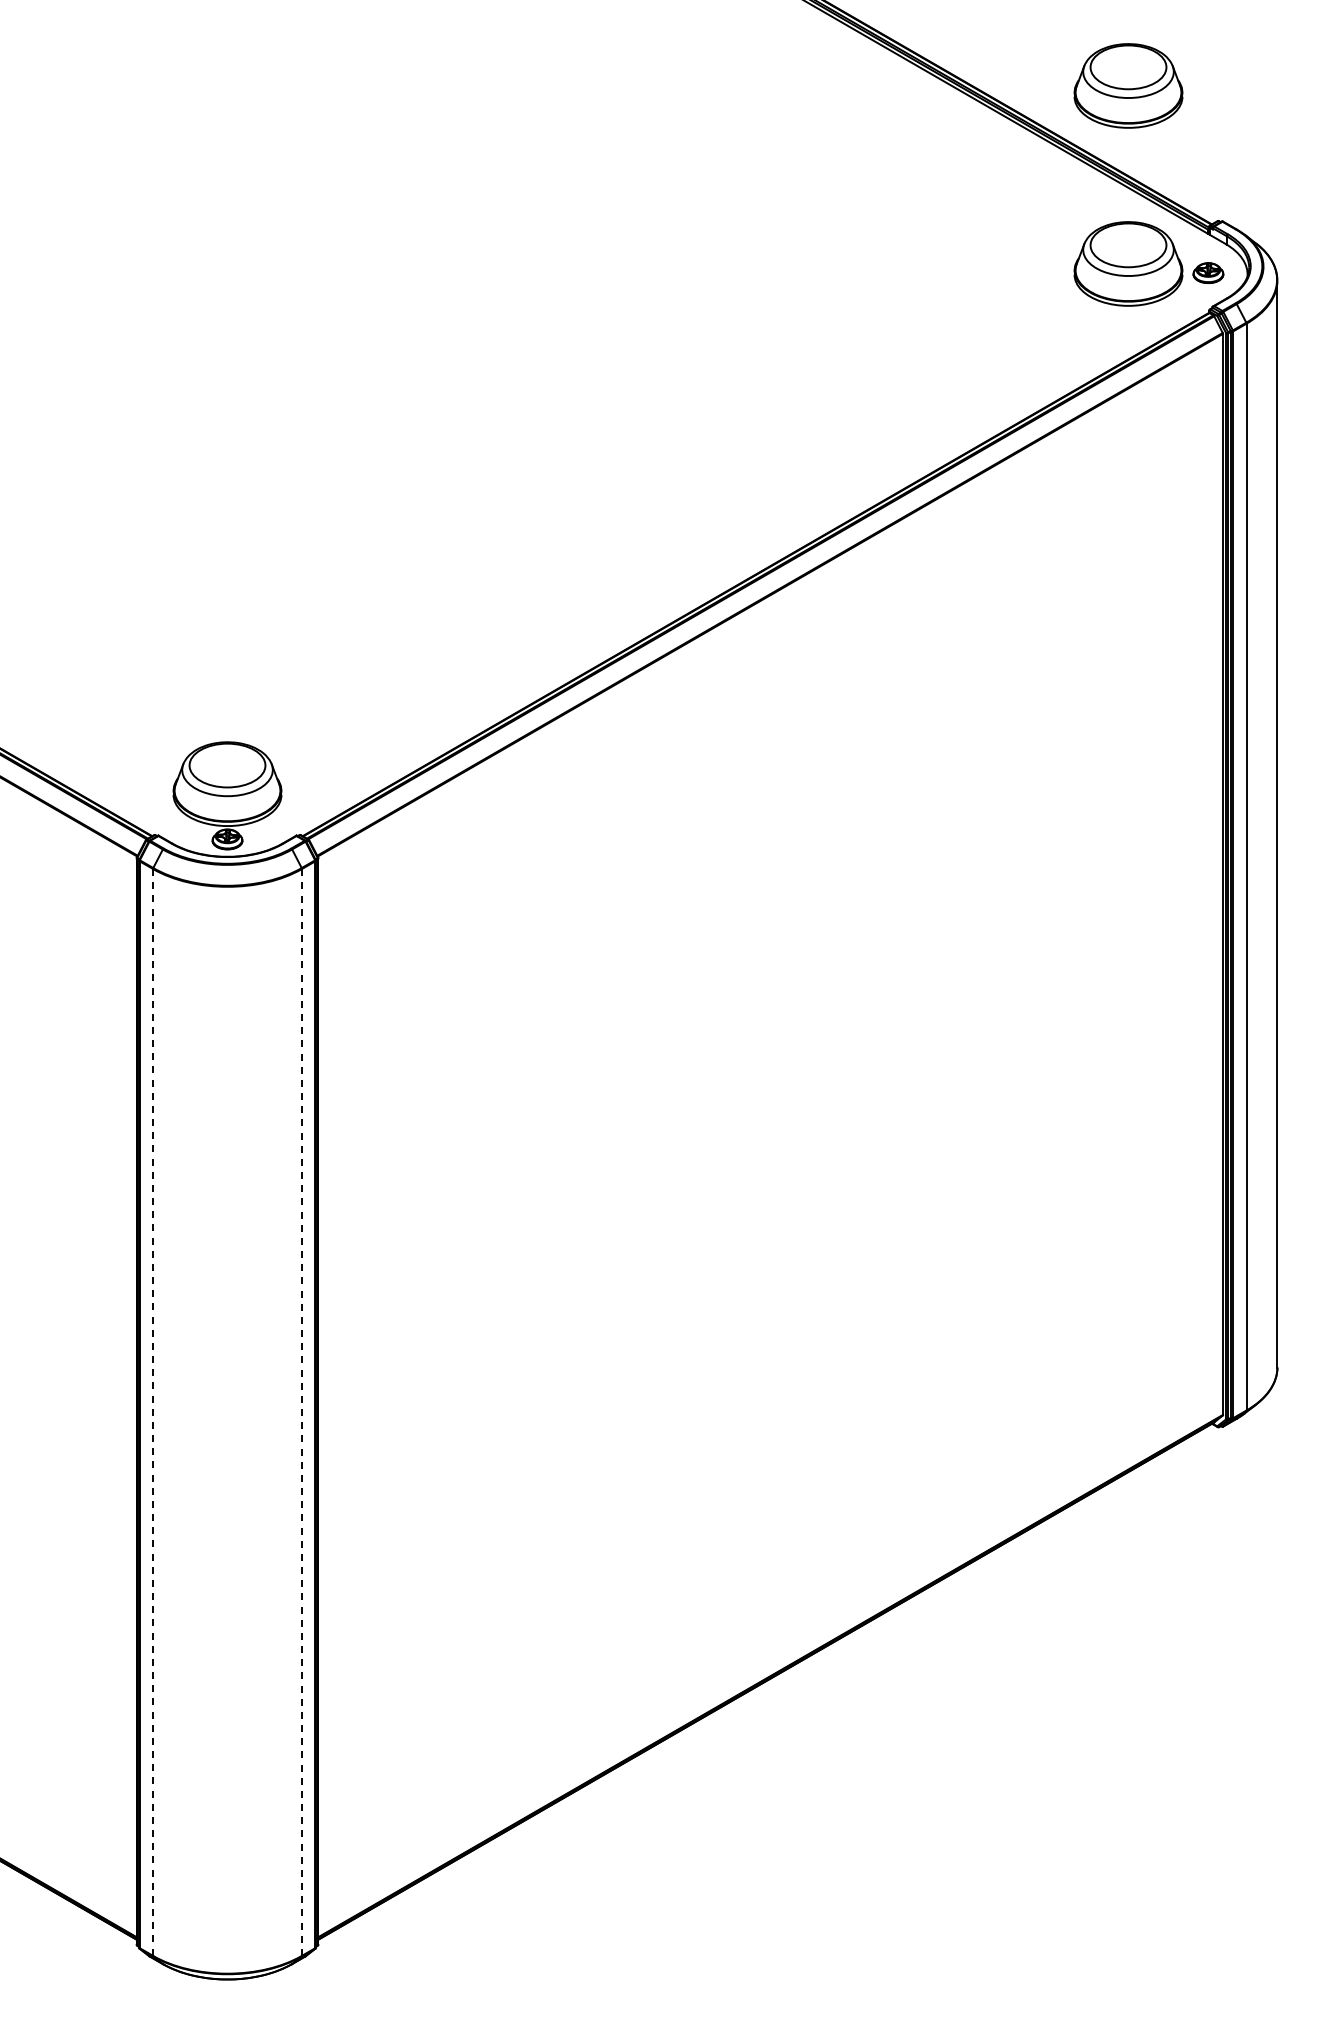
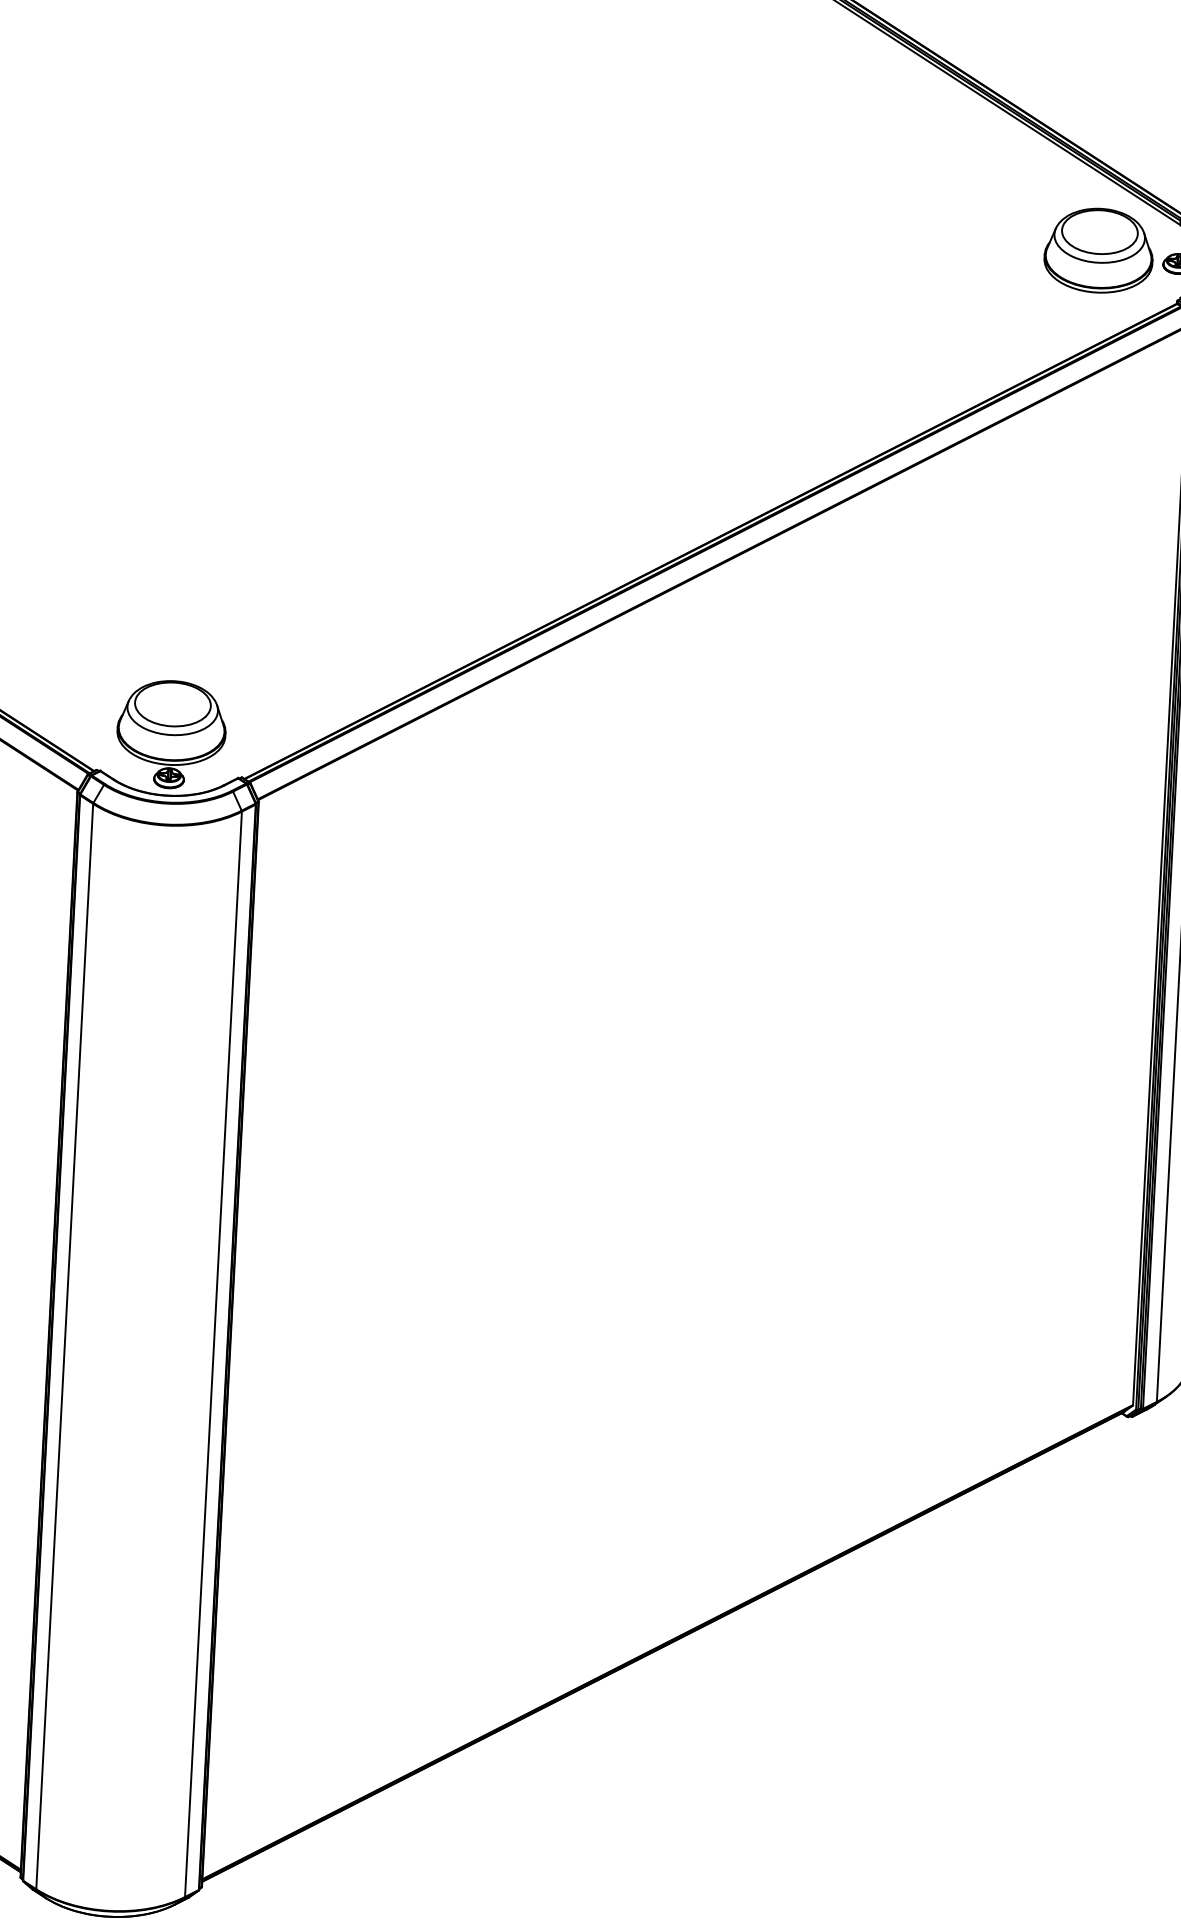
part: (1128, 85) -> (1108, 72), removed
line: (302, 1411) -> (214, 1353), dashed -> solid
line: (153, 1412) -> (65, 1346), dashed -> solid

